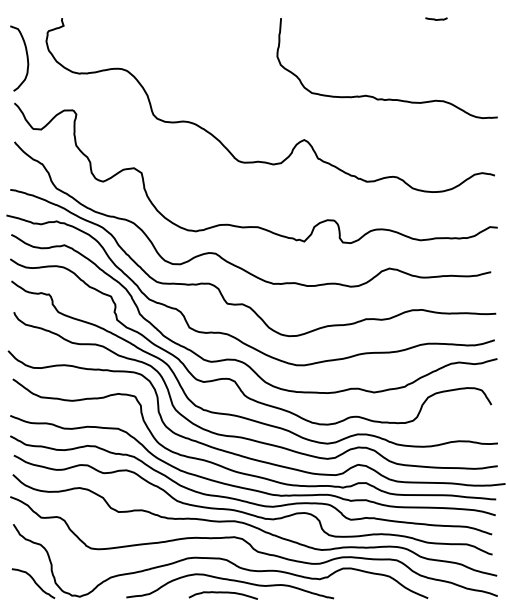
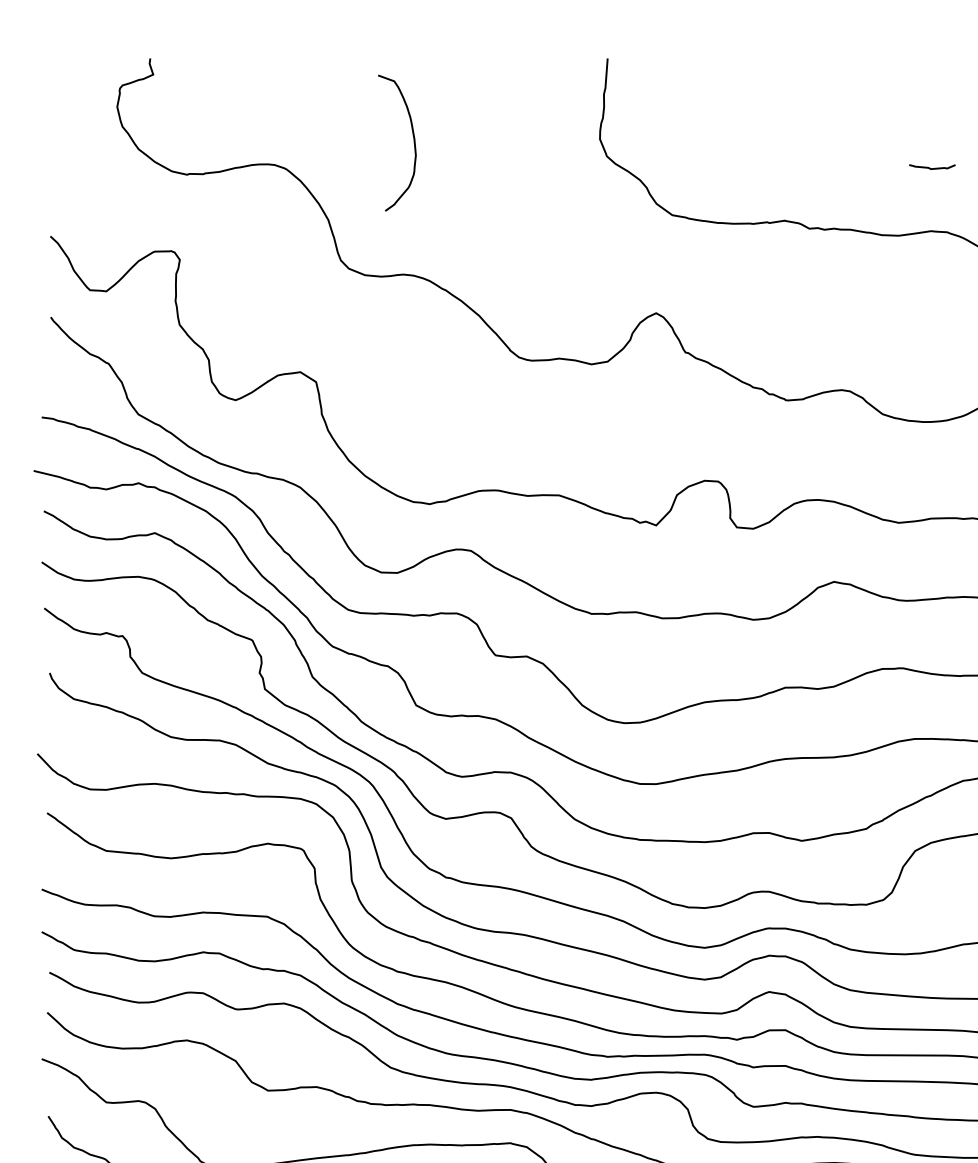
line: (435, 18) -> (930, 165), moved
curve: (26, 58) -> (412, 142), moved

